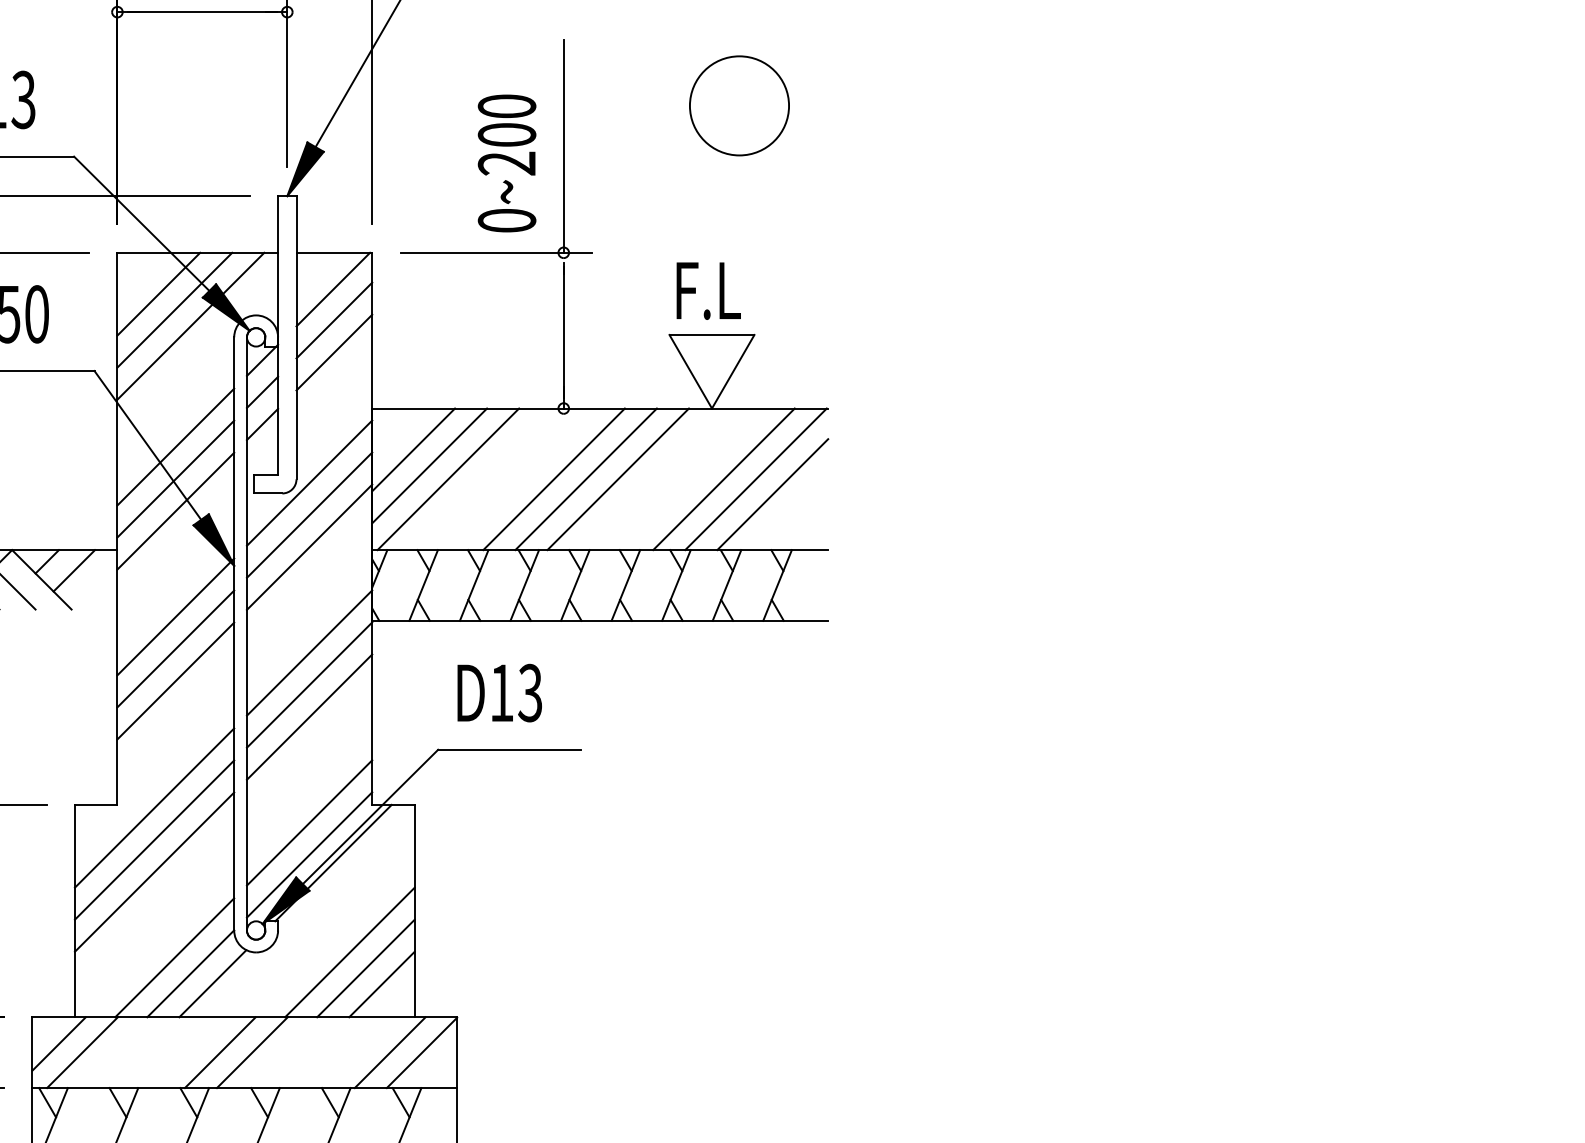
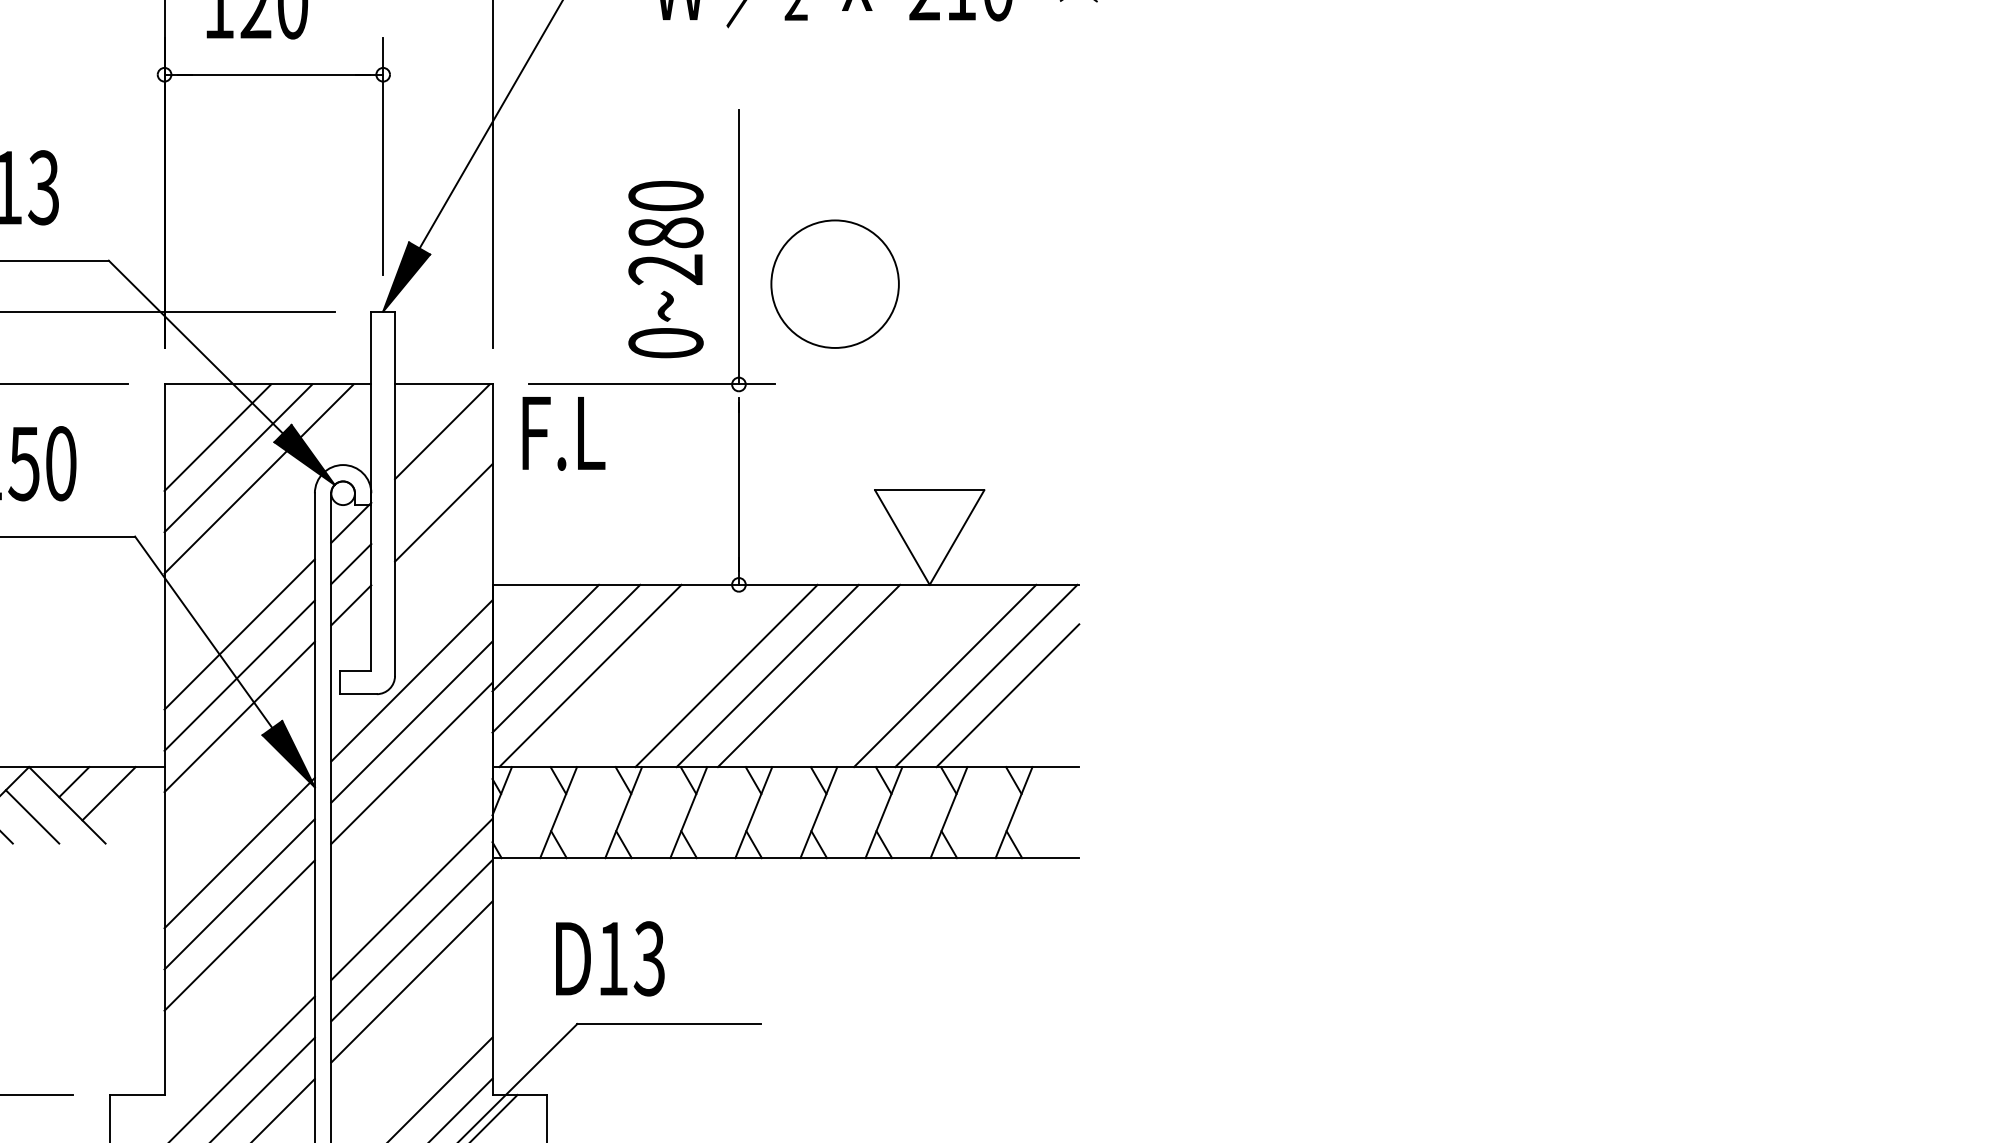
circle: (739, 105) -> (835, 283), moved
text: (506, 134) -> (665, 232), 0~200 -> 0~280
text: (708, 290) -> (563, 432), moved
line: (334, 320) -> (443, 471), removed
text: (499, 692) -> (609, 958), moved

